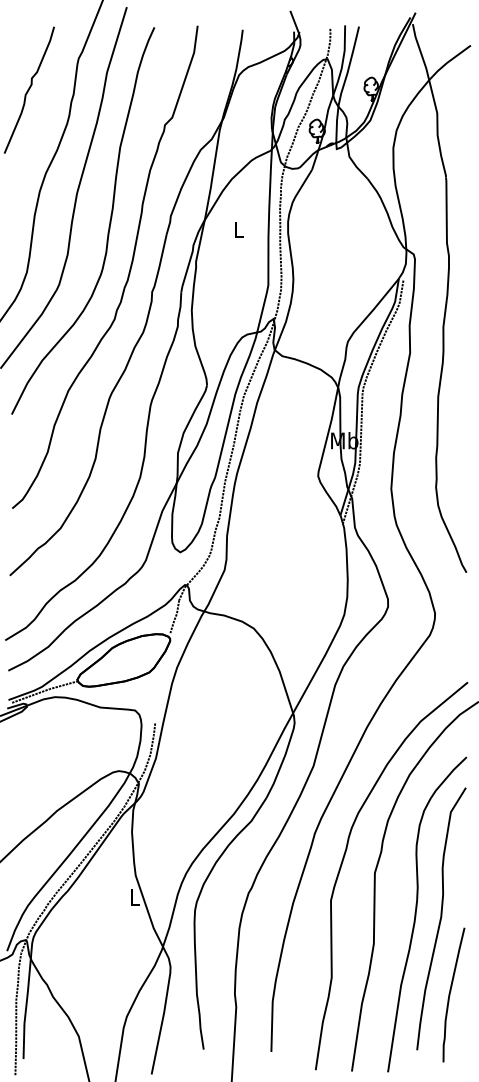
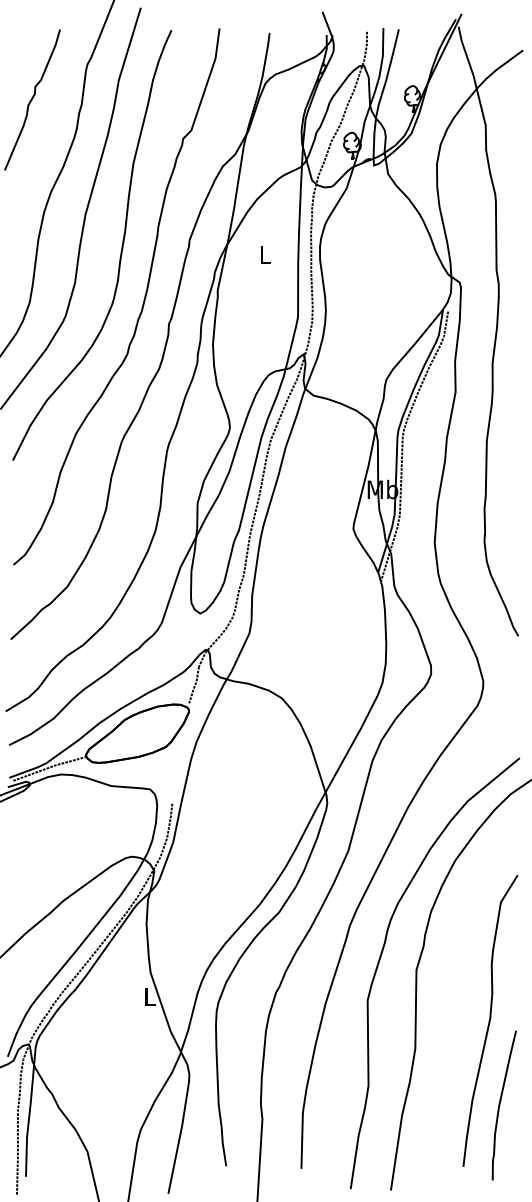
curve: (416, 914) -> (462, 1016), removed

